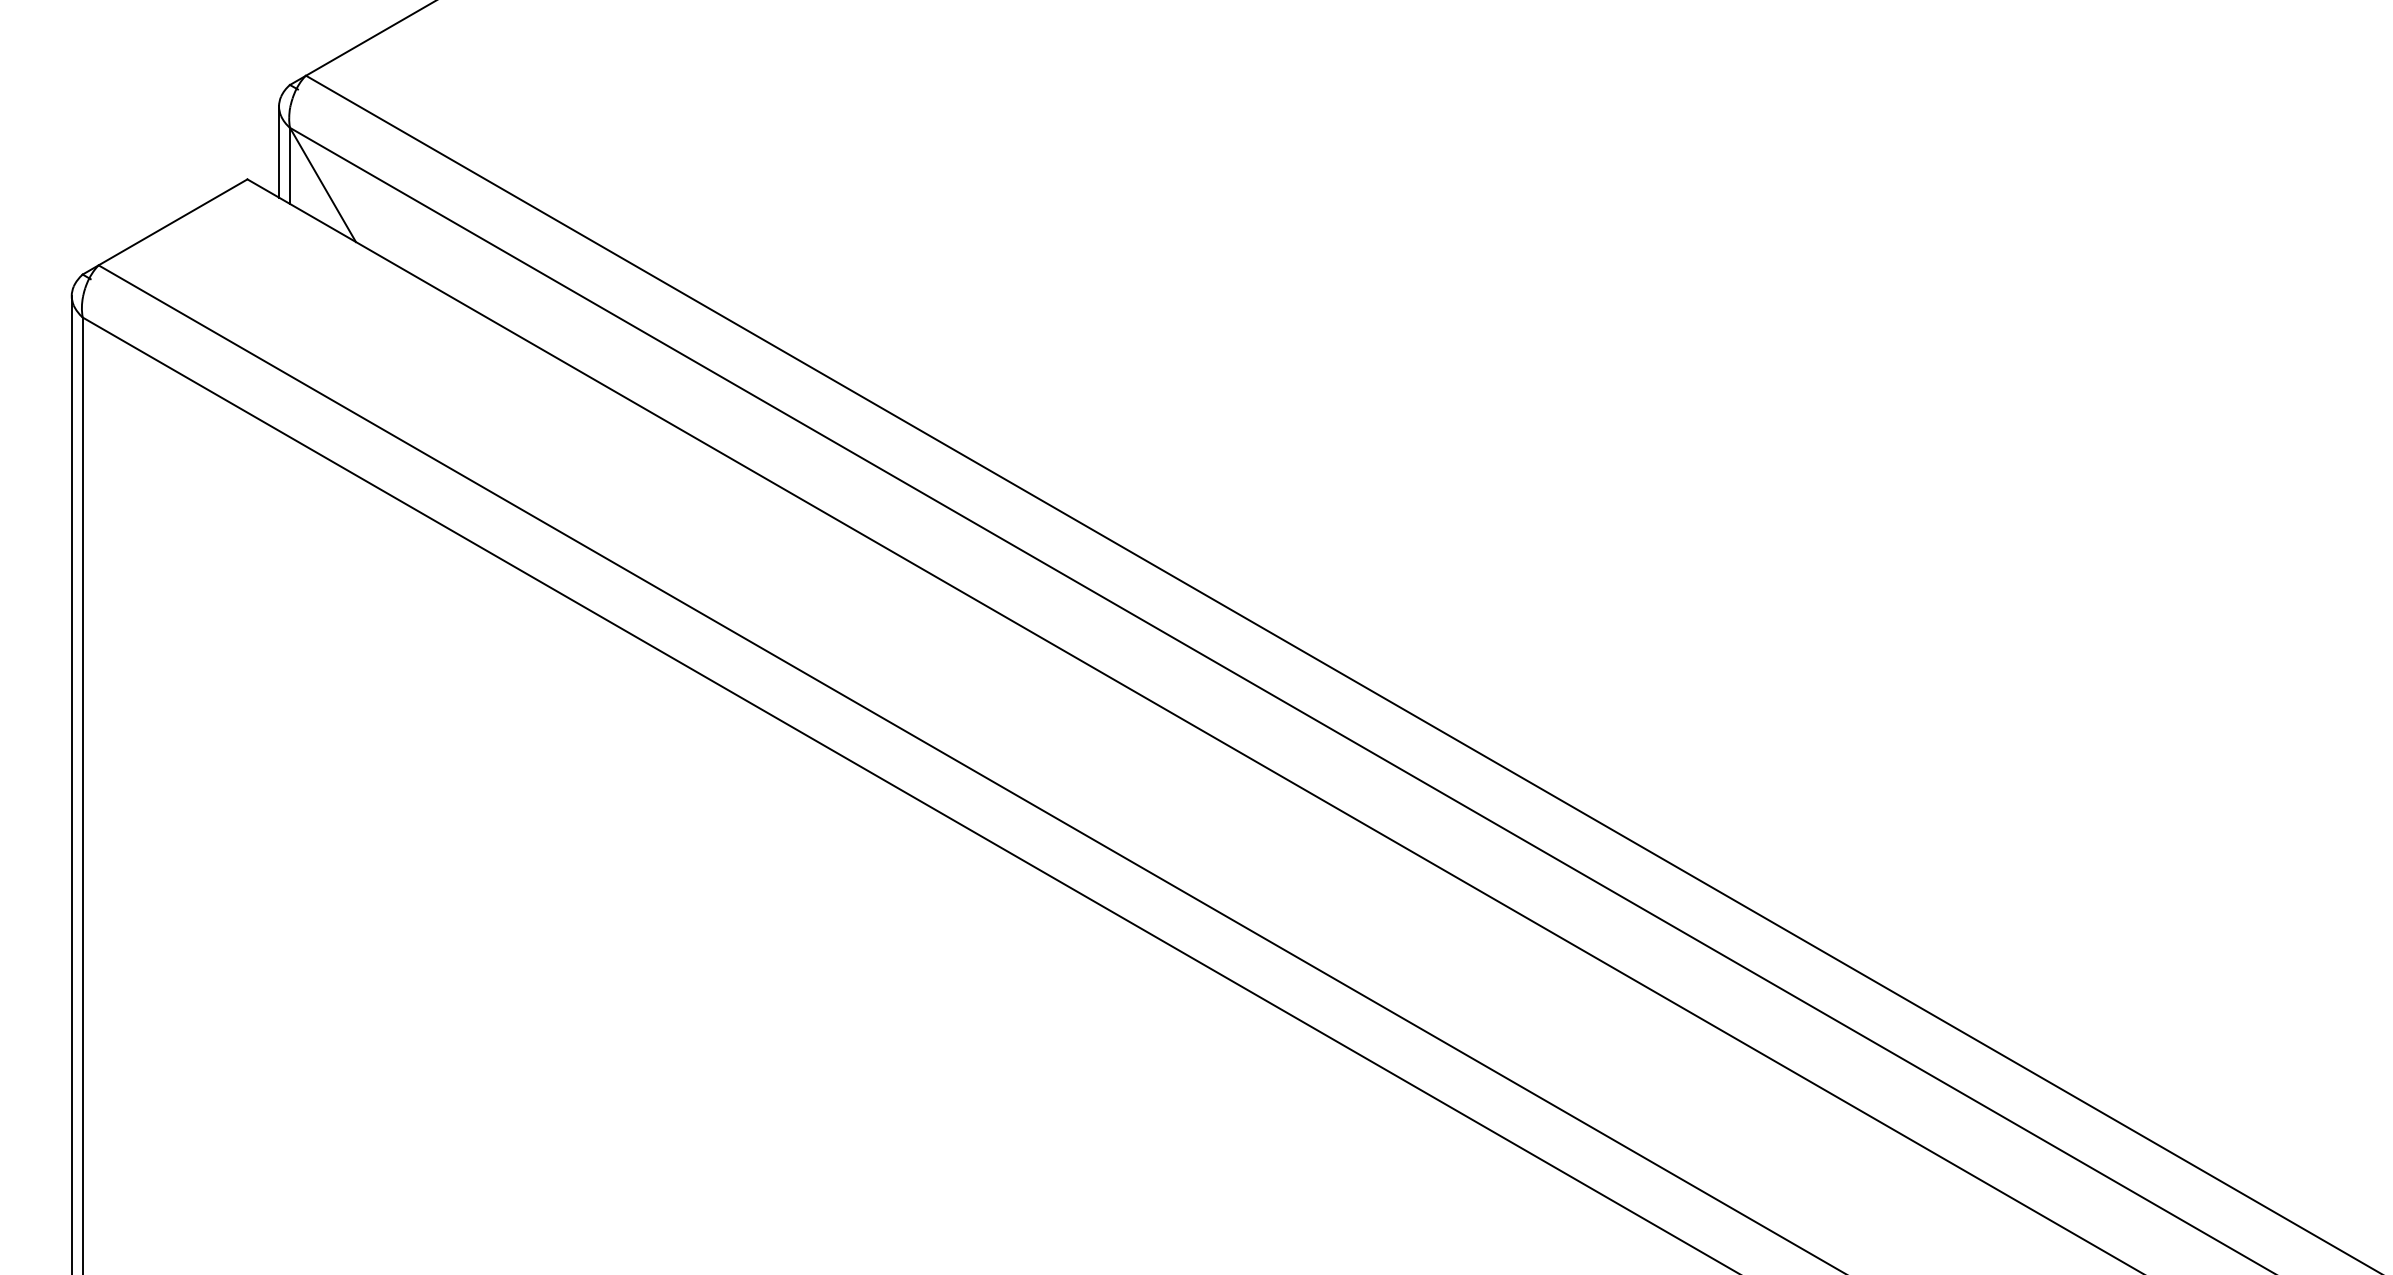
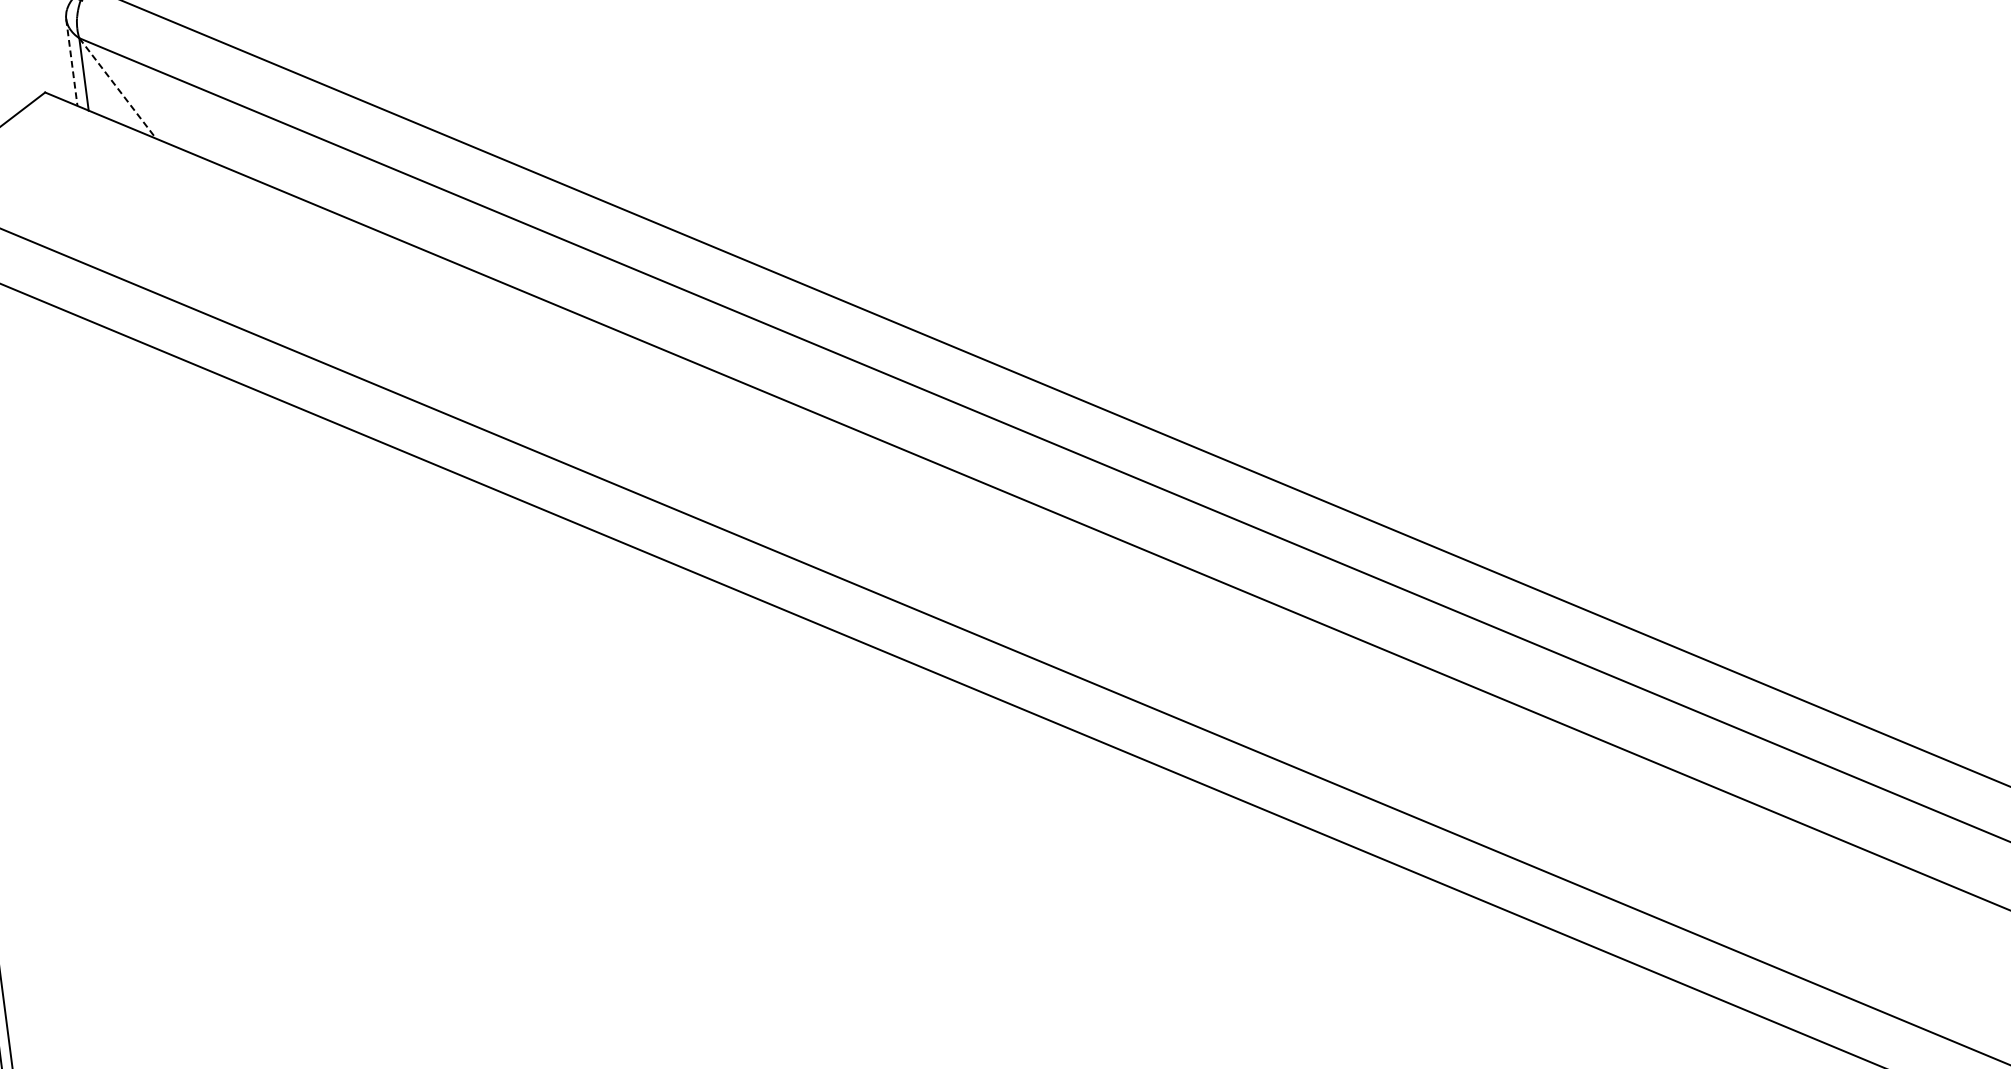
line: (279, 151) -> (72, 62), solid -> dashed
line: (322, 184) -> (117, 88), solid -> dashed

